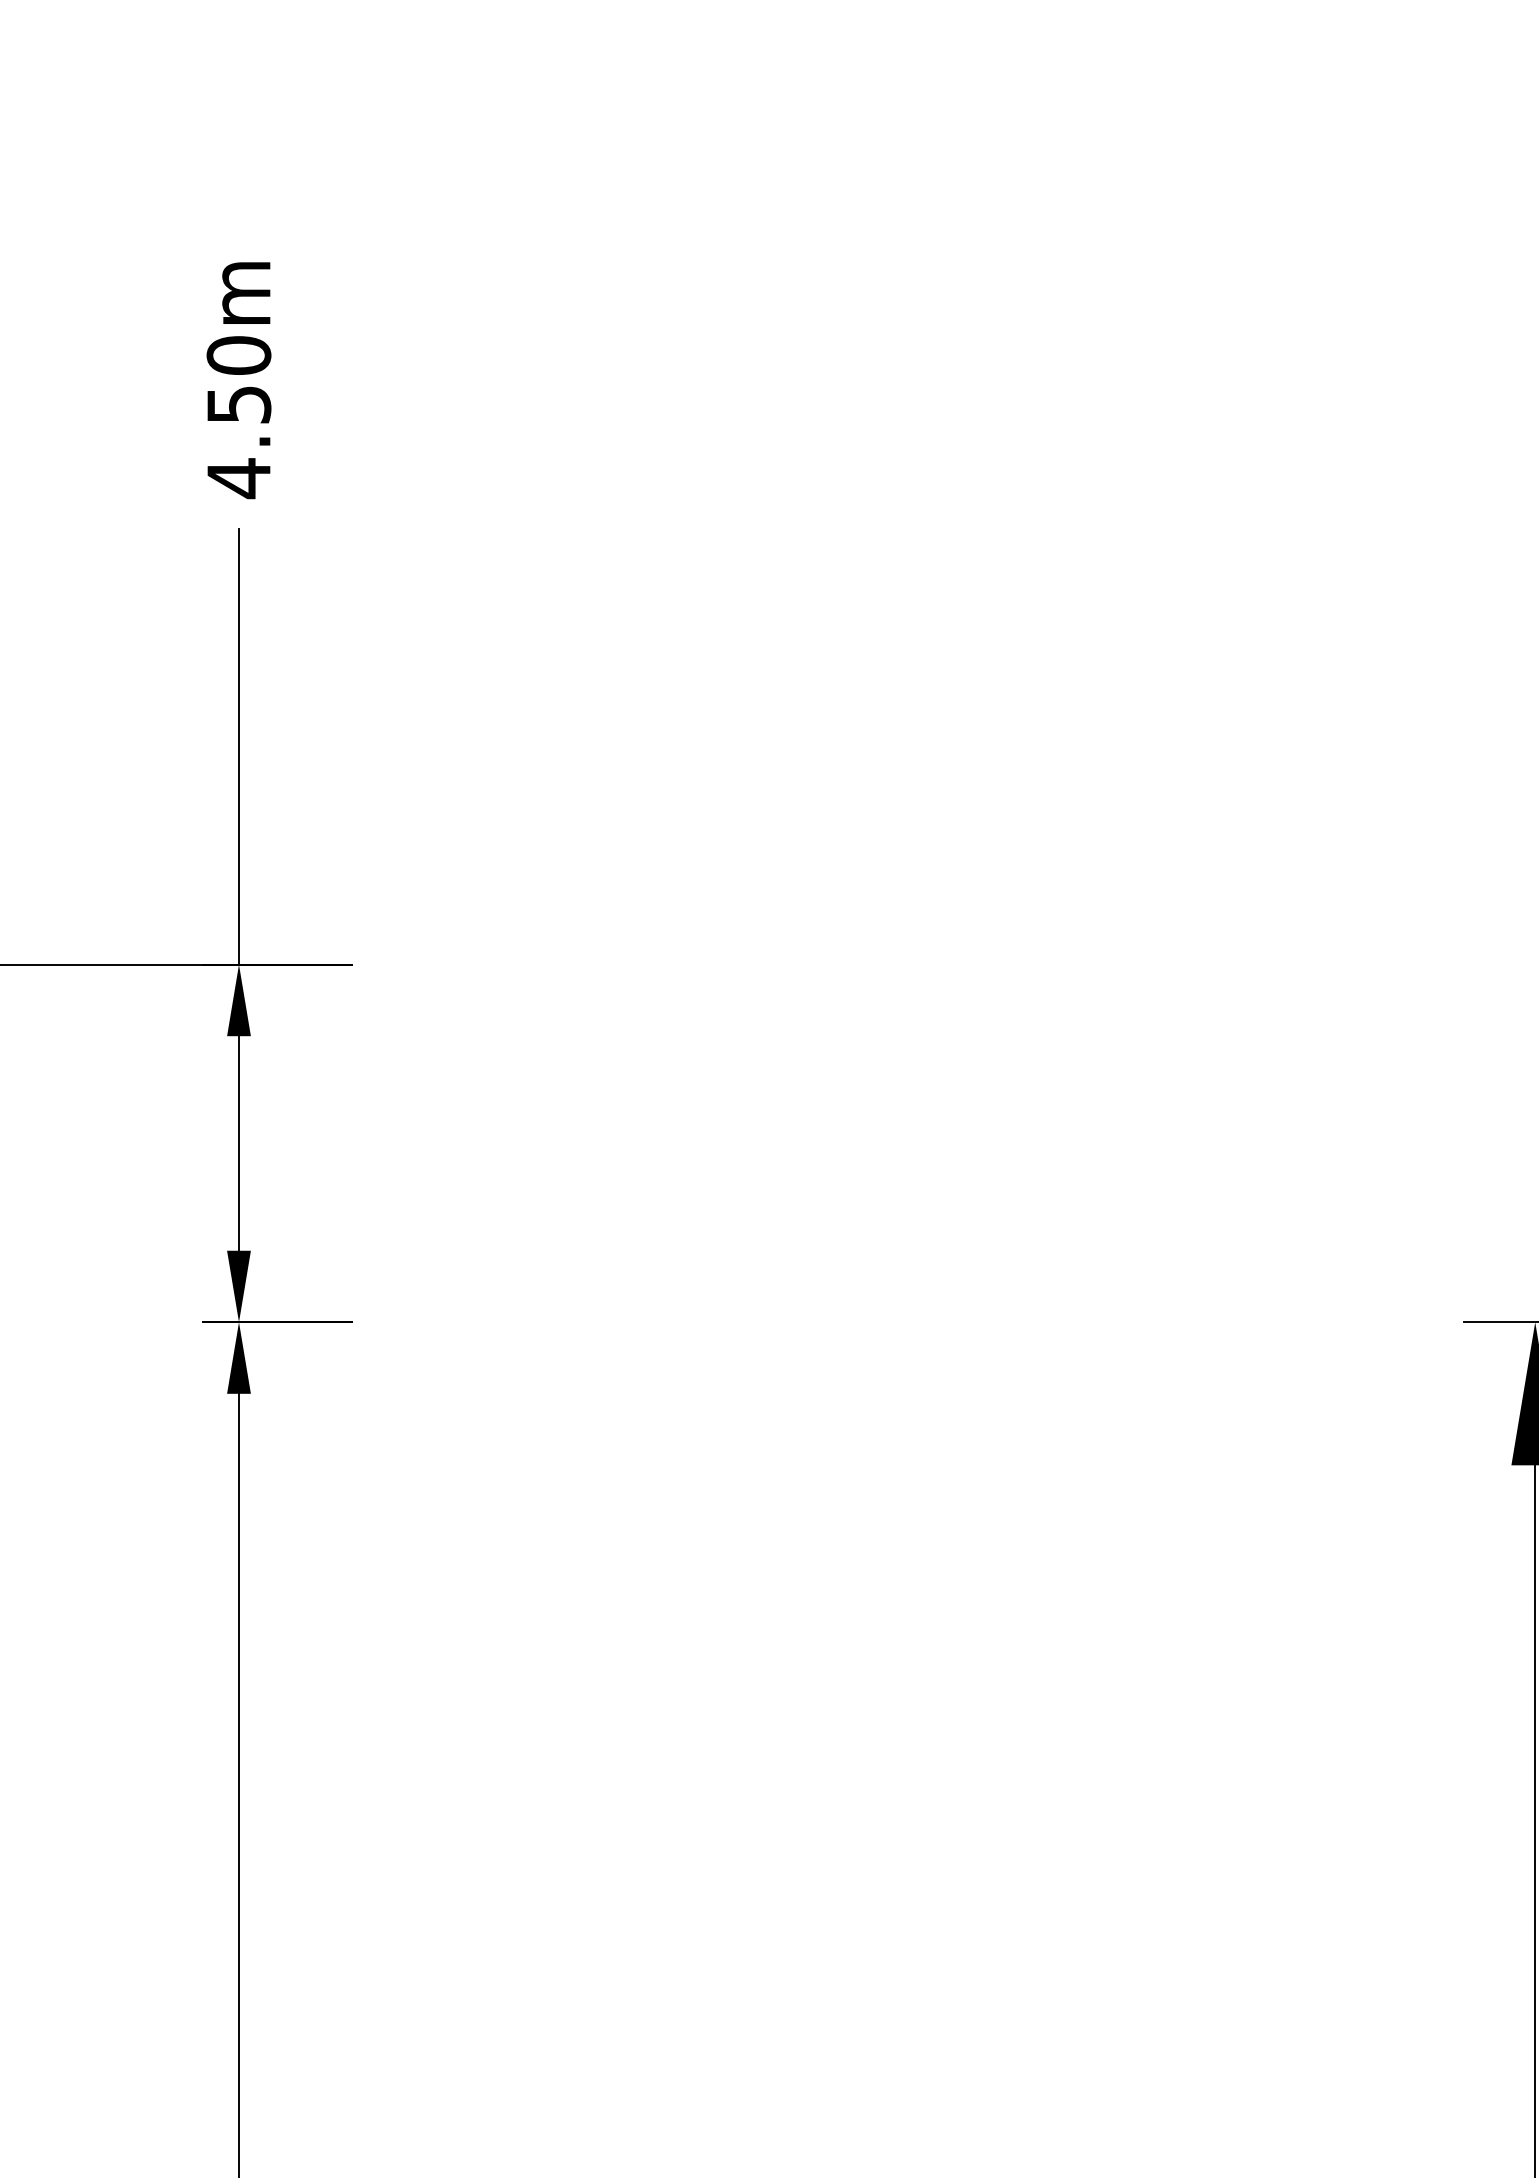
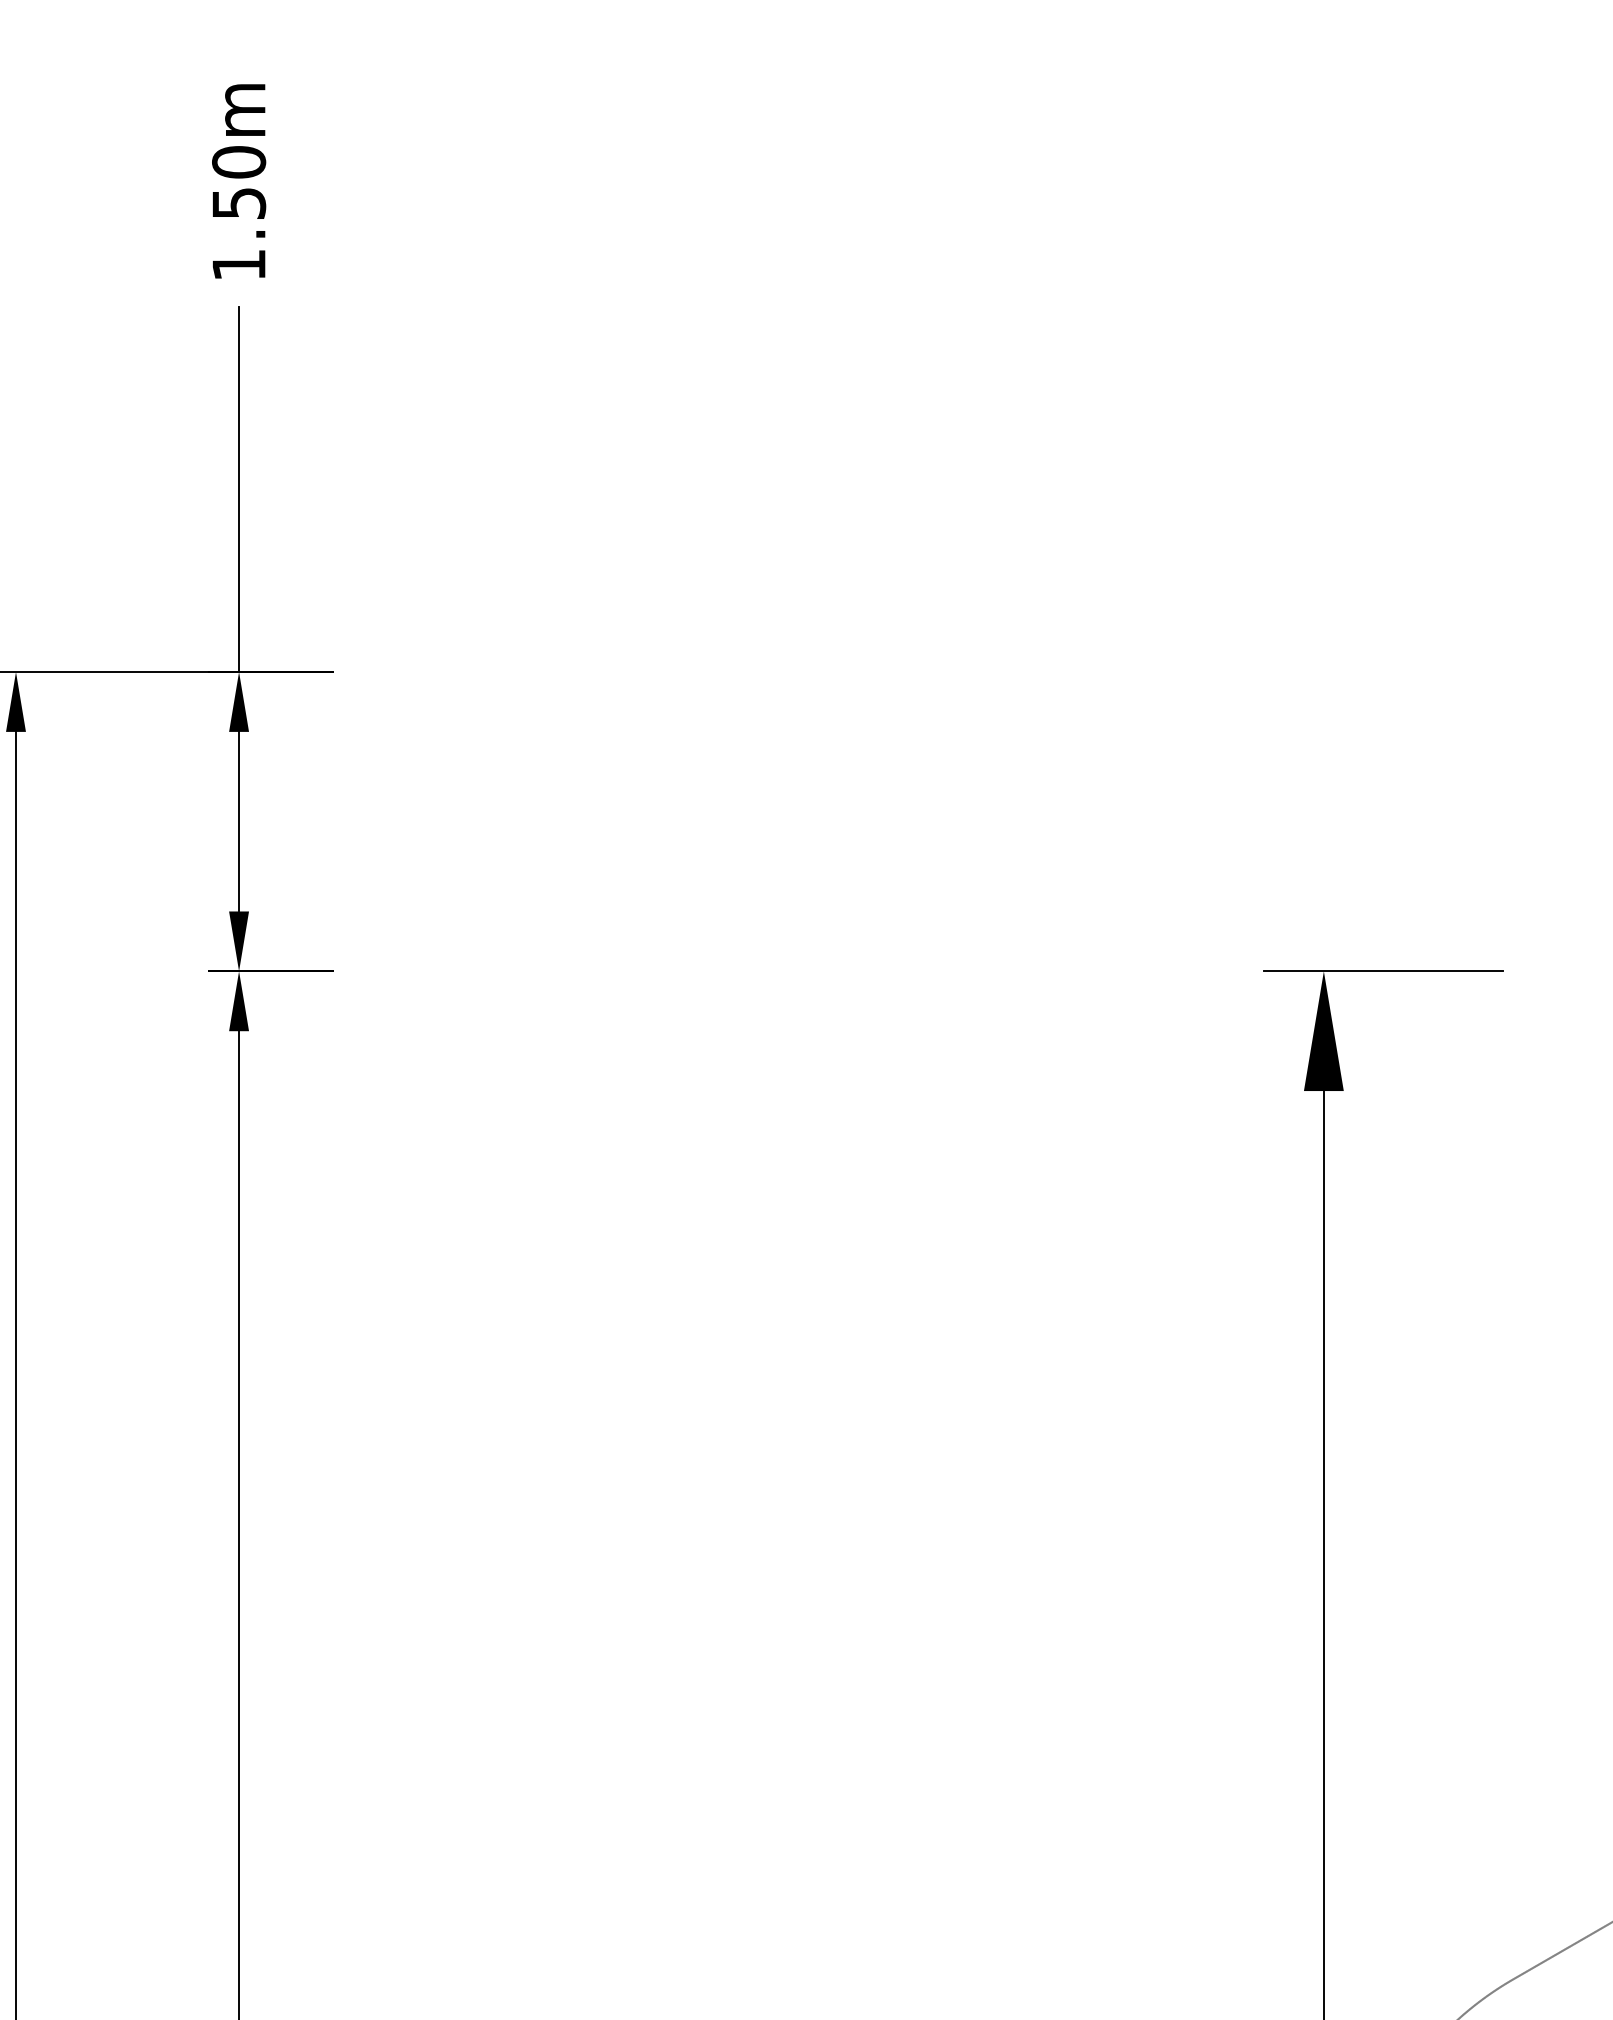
text: (238, 478) -> (238, 265), 4.50m -> 1.50m

